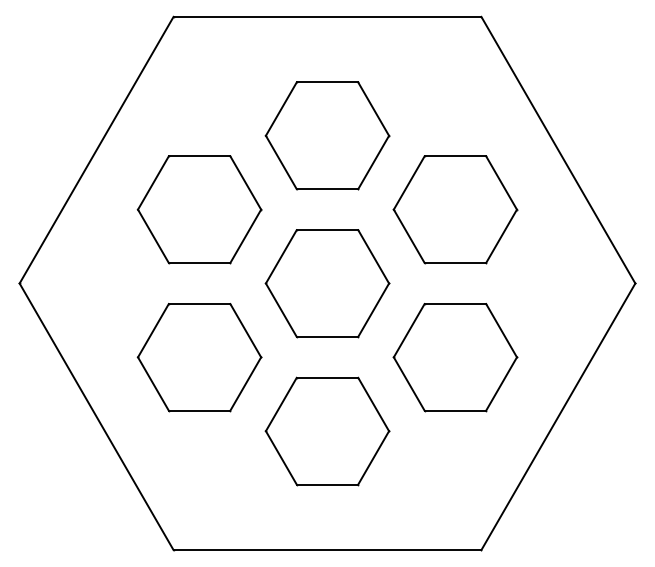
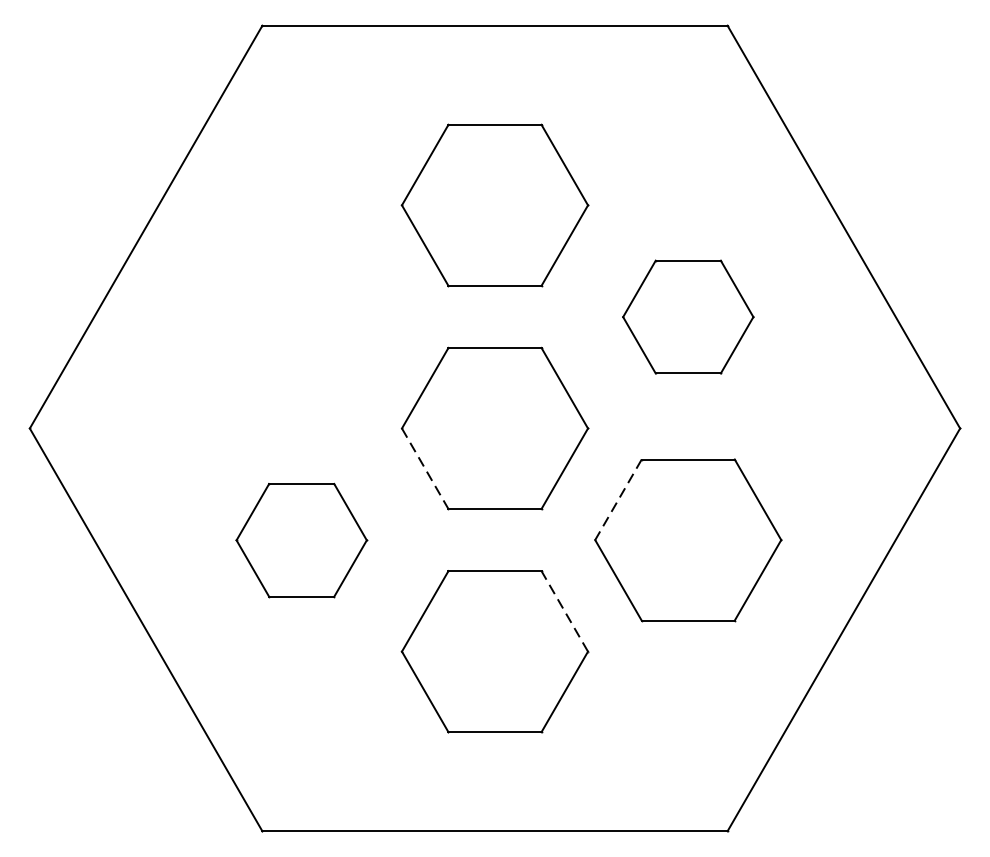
part: (199, 209) -> (301, 316), removed
part: (455, 209) -> (688, 316), size x0.7
line: (281, 310) -> (425, 469), solid -> dashed
line: (409, 330) -> (618, 499), solid -> dashed
part: (199, 357) -> (301, 540), size x0.7
line: (373, 404) -> (564, 611), solid -> dashed

